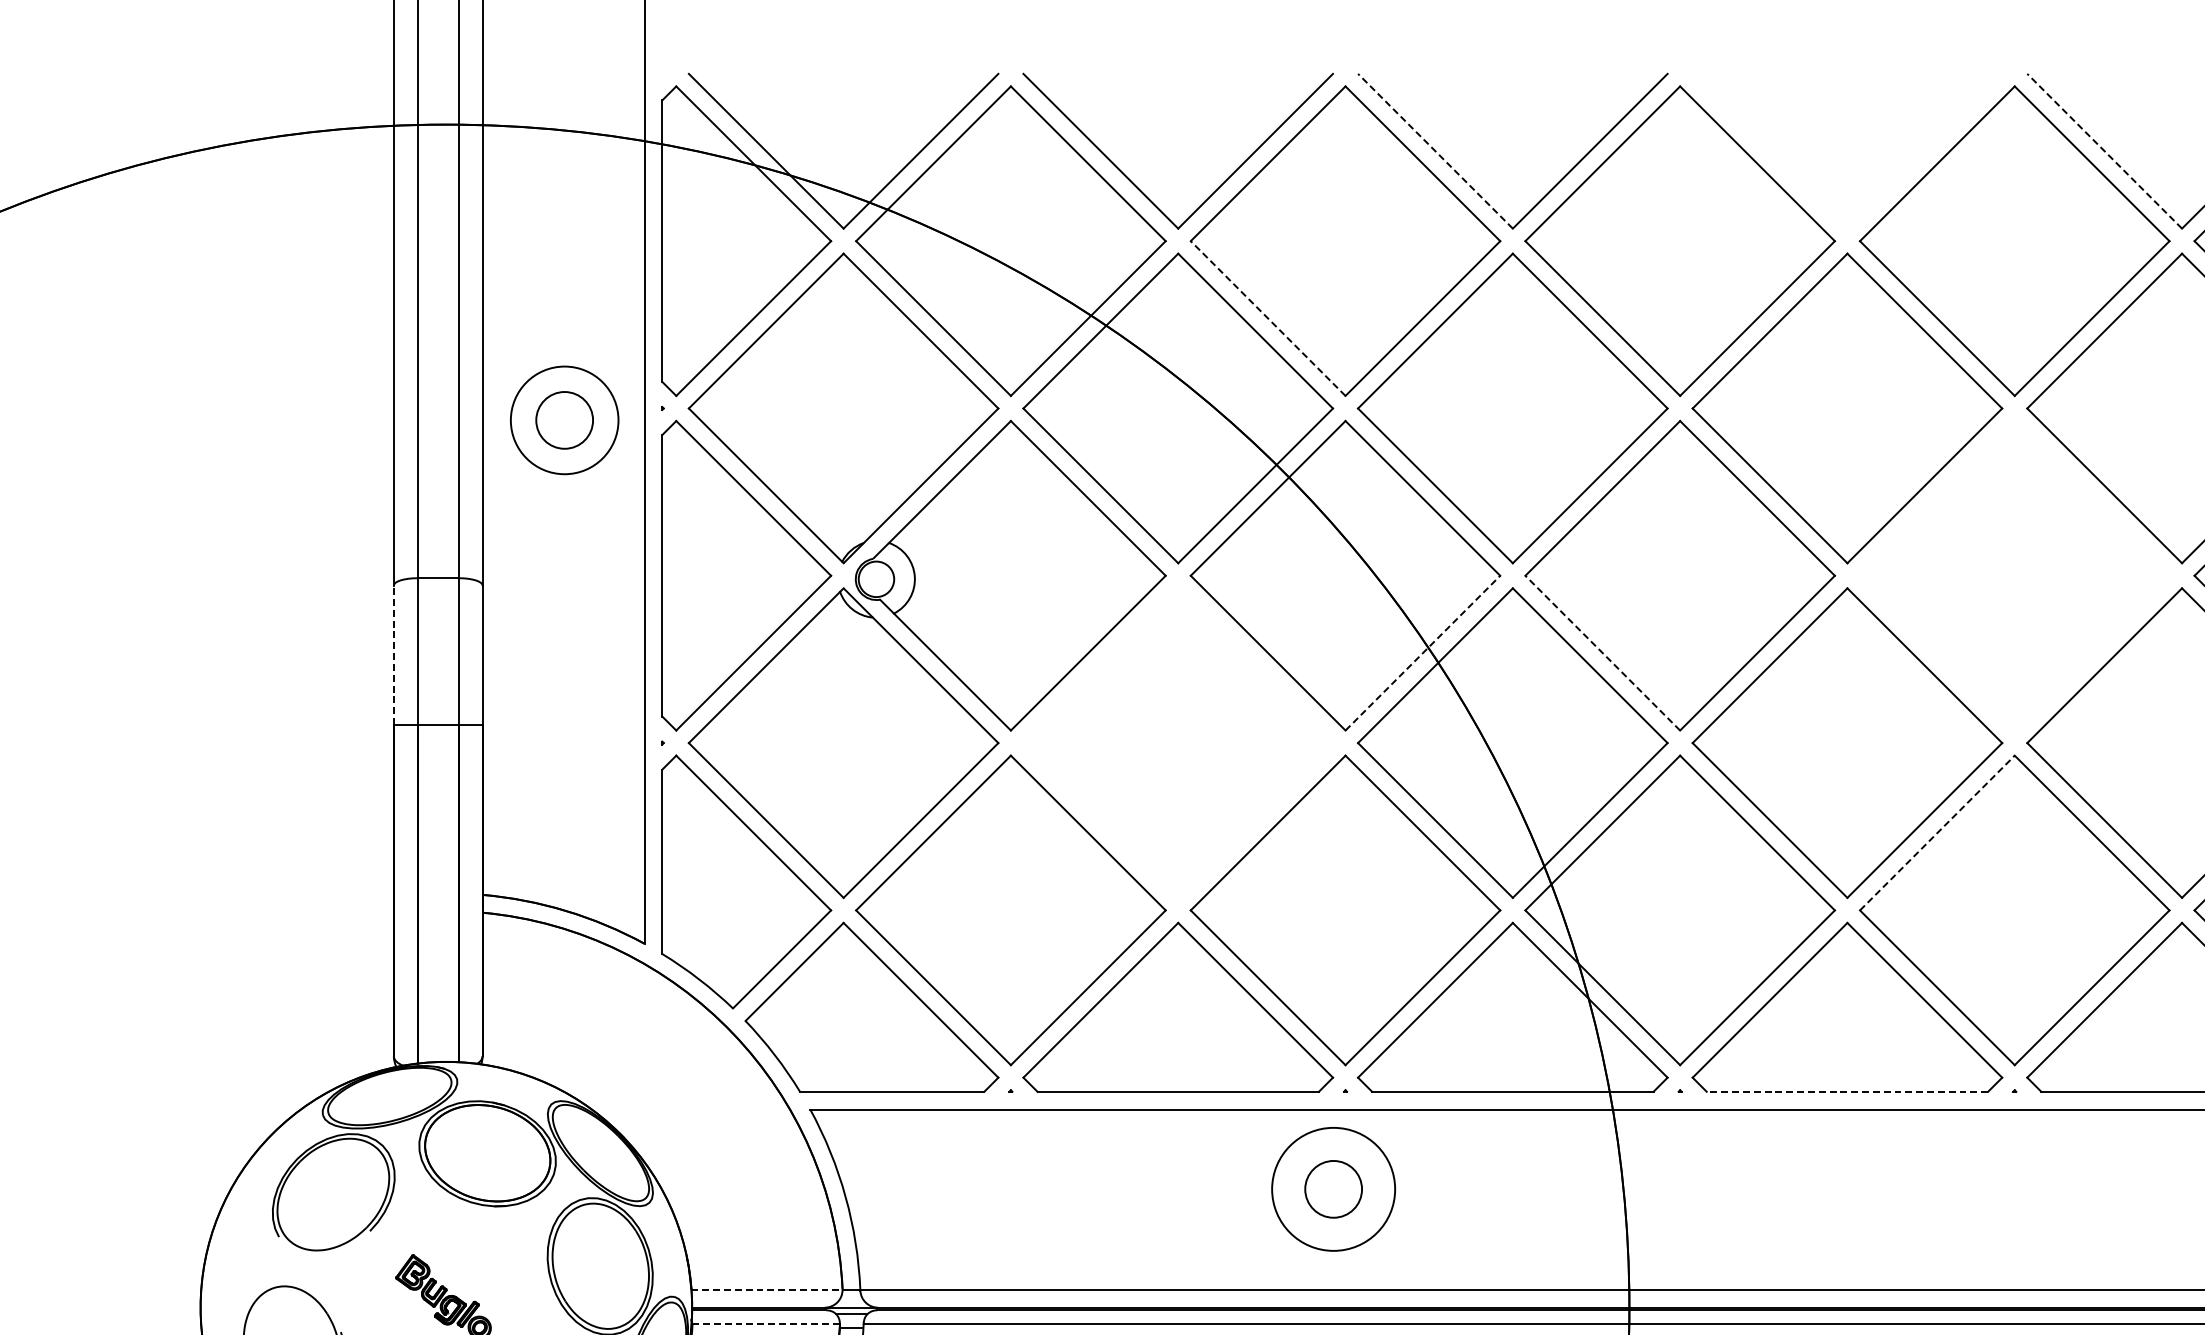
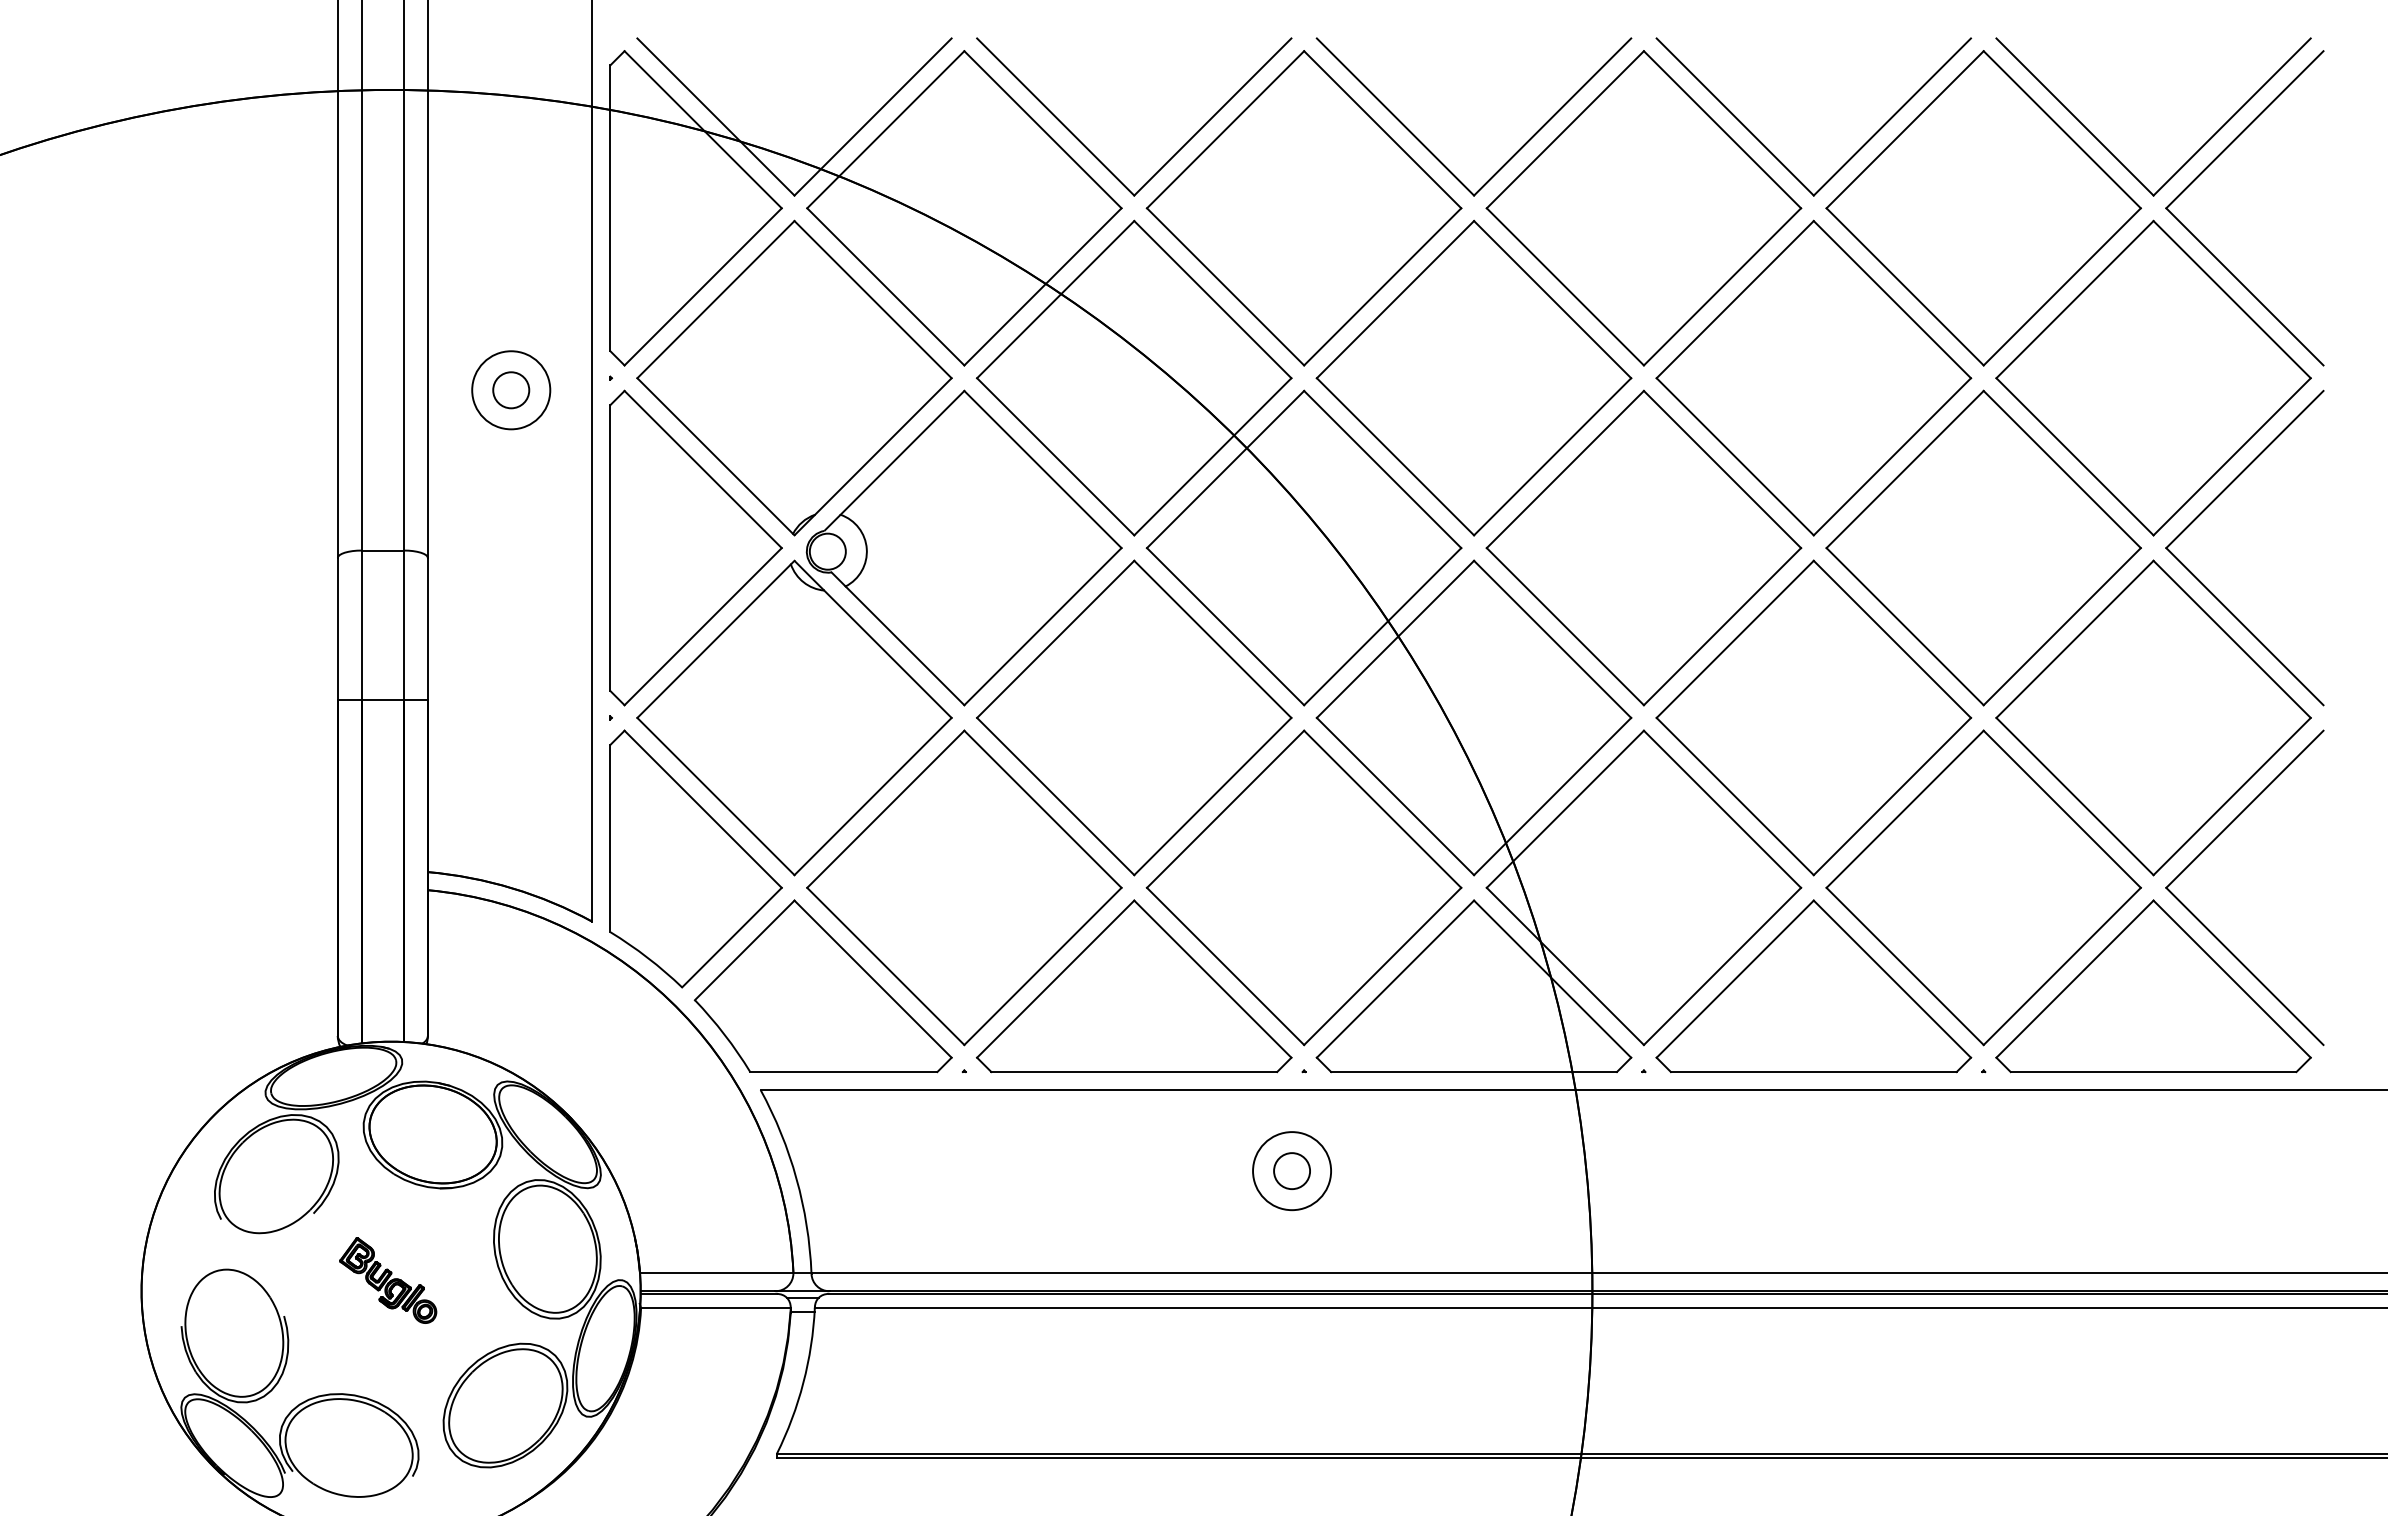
line: (1435, 150) -> (1395, 116), dashed -> solid
line: (2104, 150) -> (2074, 116), dashed -> solid
part: (1808, 188) -> (1774, 154), added
line: (1268, 318) -> (1225, 286), dashed -> solid
circle: (564, 420) -> (511, 390), size x0.62
circle: (564, 420) -> (511, 390), size x0.71
part: (2014, 575) -> (1983, 547), added
line: (1423, 653) -> (1383, 626), dashed -> solid
line: (1602, 653) -> (1565, 626), dashed -> solid
line: (393, 654) -> (337, 628), dashed -> solid
part: (1178, 742) -> (1134, 717), added
line: (1937, 832) -> (1905, 808), dashed -> solid
line: (1847, 1092) -> (1813, 1072), dashed -> solid
circle: (1334, 1189) -> (1292, 1171), size x0.62
circle: (1334, 1189) -> (1292, 1171), size x0.62
line: (766, 1290) -> (716, 1273), dashed -> solid
line: (765, 1323) -> (715, 1307), dashed -> solid

